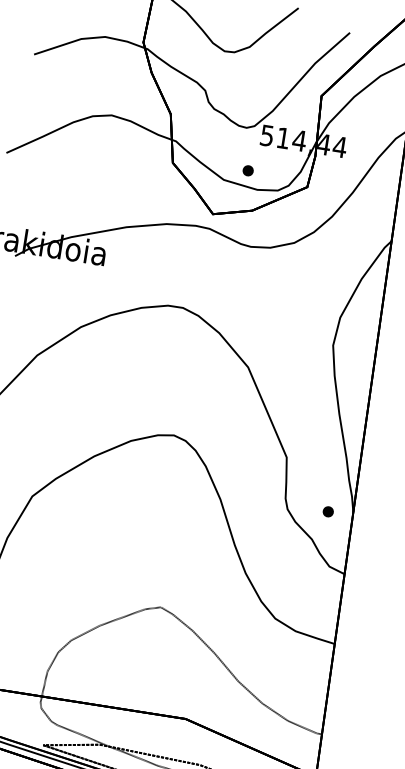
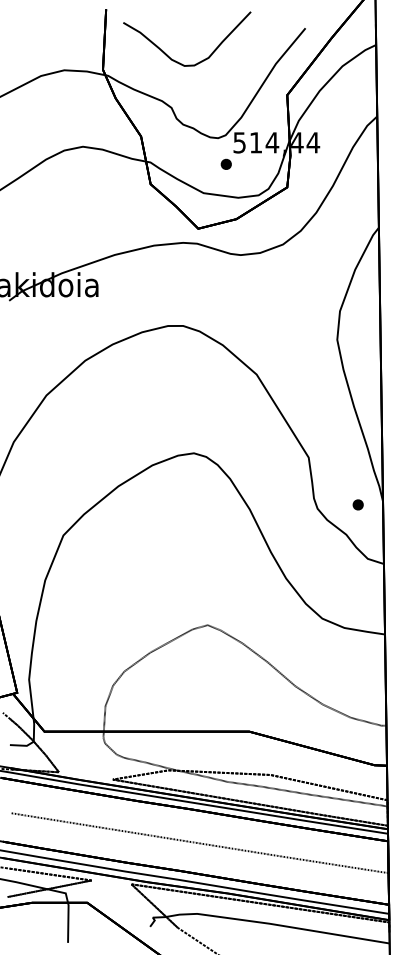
part: (247, 169) -> (225, 163), moved

